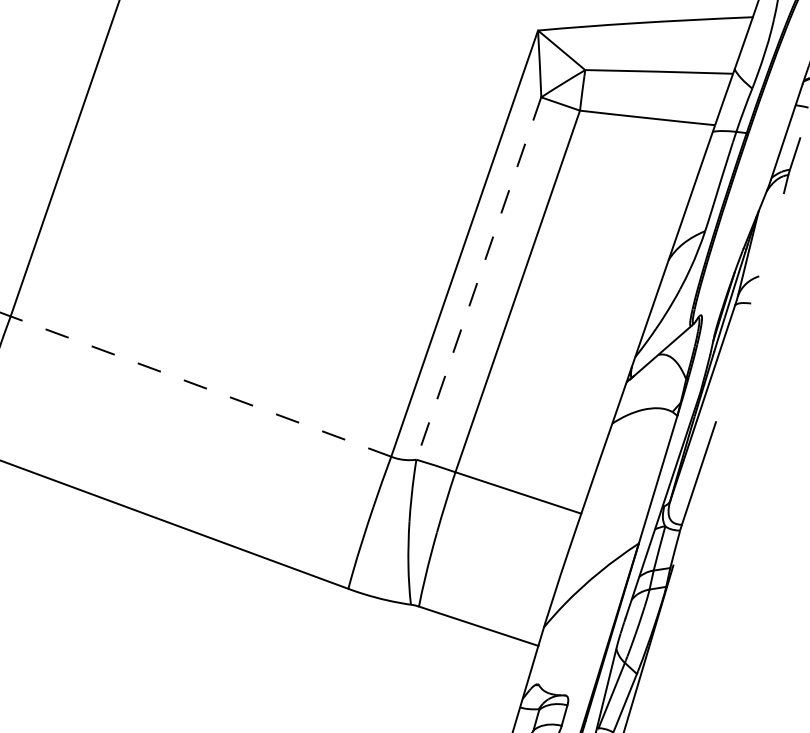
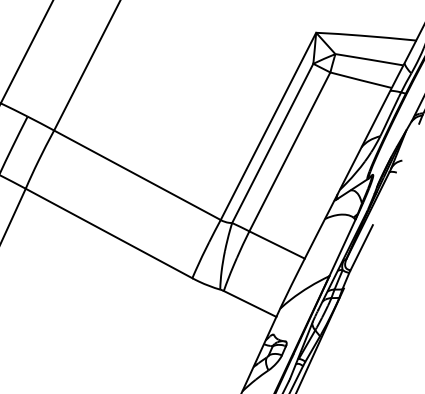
line: (478, 278) -> (272, 143), dashed -> solid
line: (201, 387) -> (137, 175), dashed -> solid

